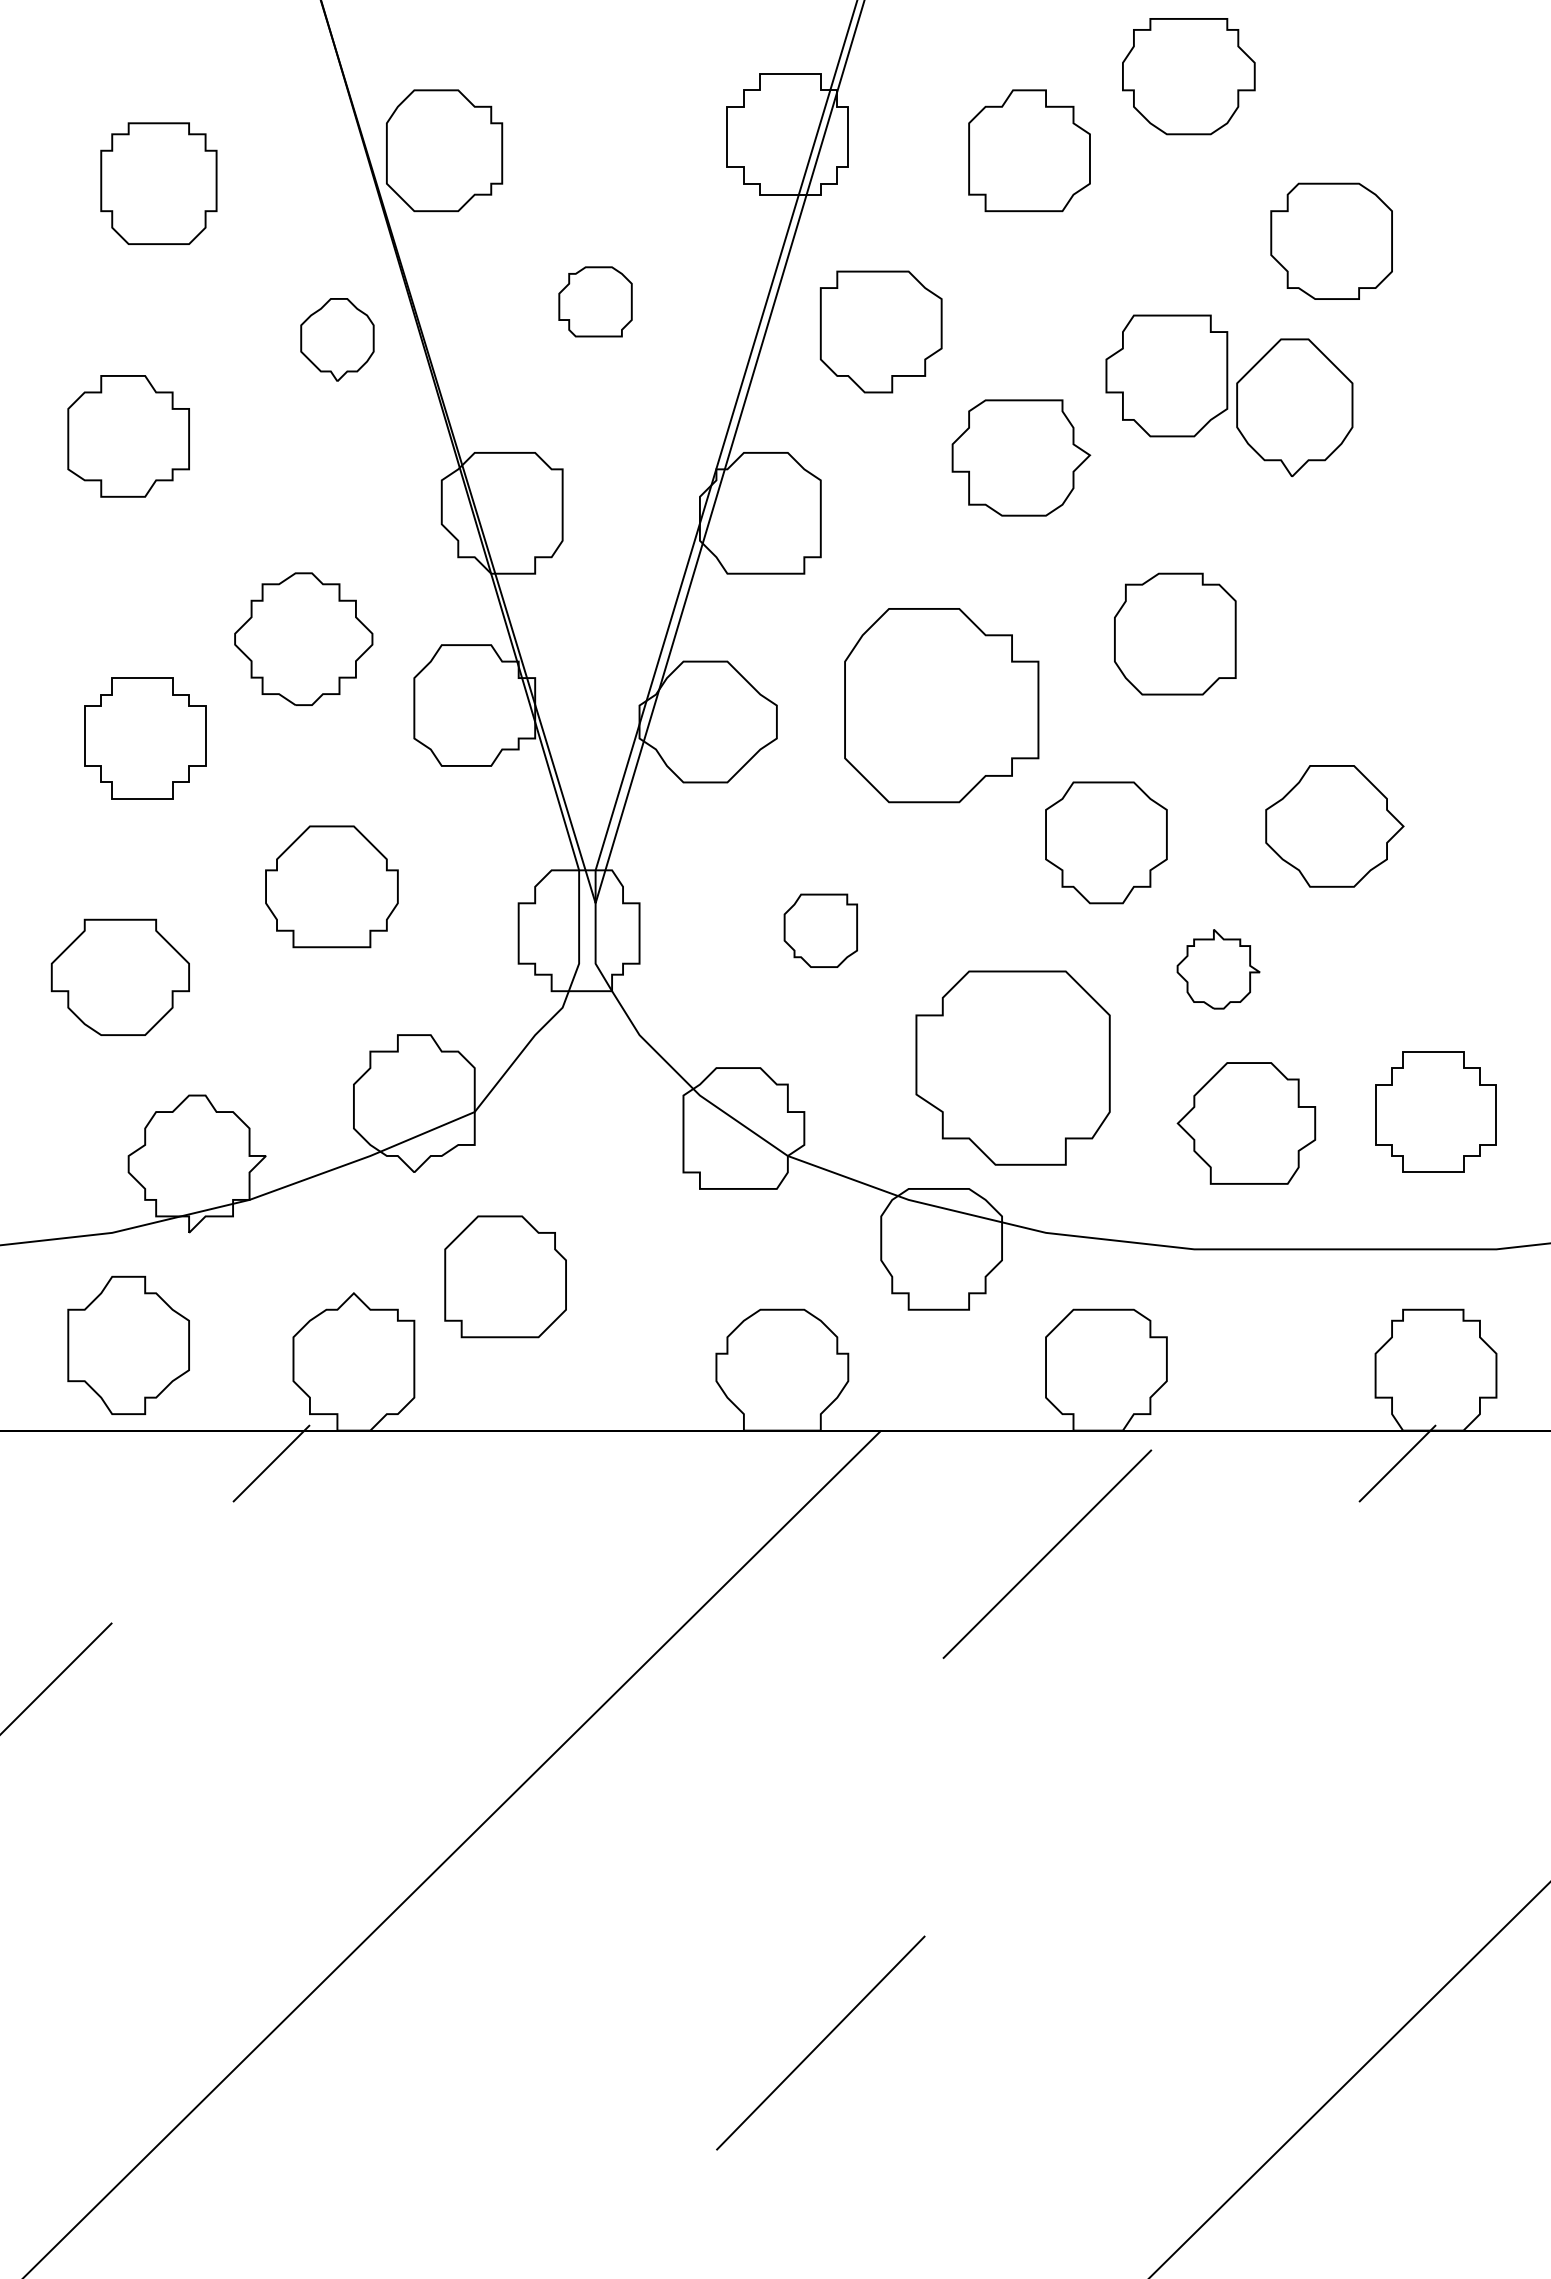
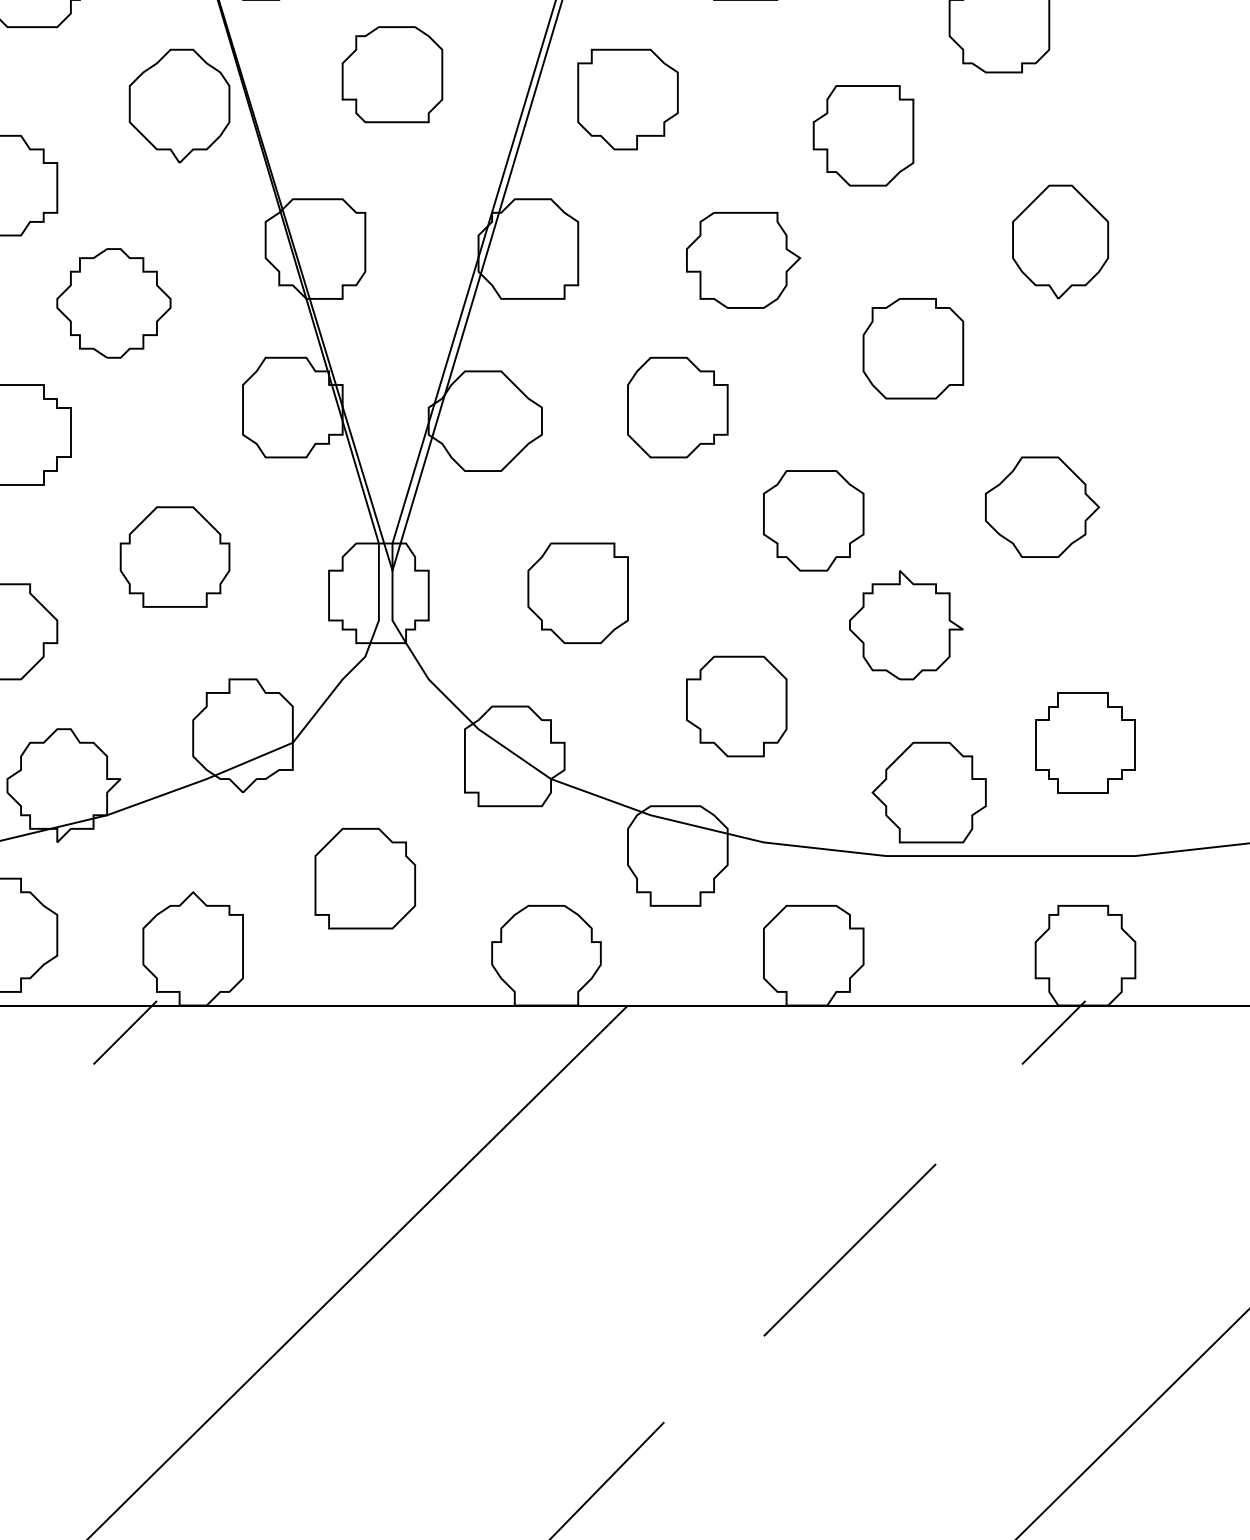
part: (595, 301) -> (392, 74), size x1.67
part: (337, 339) -> (179, 105), size x1.67
part: (1294, 407) -> (1060, 241), moved
part: (1021, 457) -> (743, 259), moved
part: (1175, 633) -> (913, 348), moved
part: (303, 638) -> (113, 302), moved
part: (941, 705) -> (677, 407), size x0.62
part: (1334, 826) -> (1042, 507), moved
part: (820, 930) -> (577, 593), size x1.67
part: (1218, 968) -> (906, 624), size x1.67
part: (1012, 1067) -> (736, 706), size x0.62
part: (1246, 1123) -> (929, 792), moved
part: (505, 1276) -> (365, 878), moved
line: (1047, 1553) -> (850, 1249), moved

